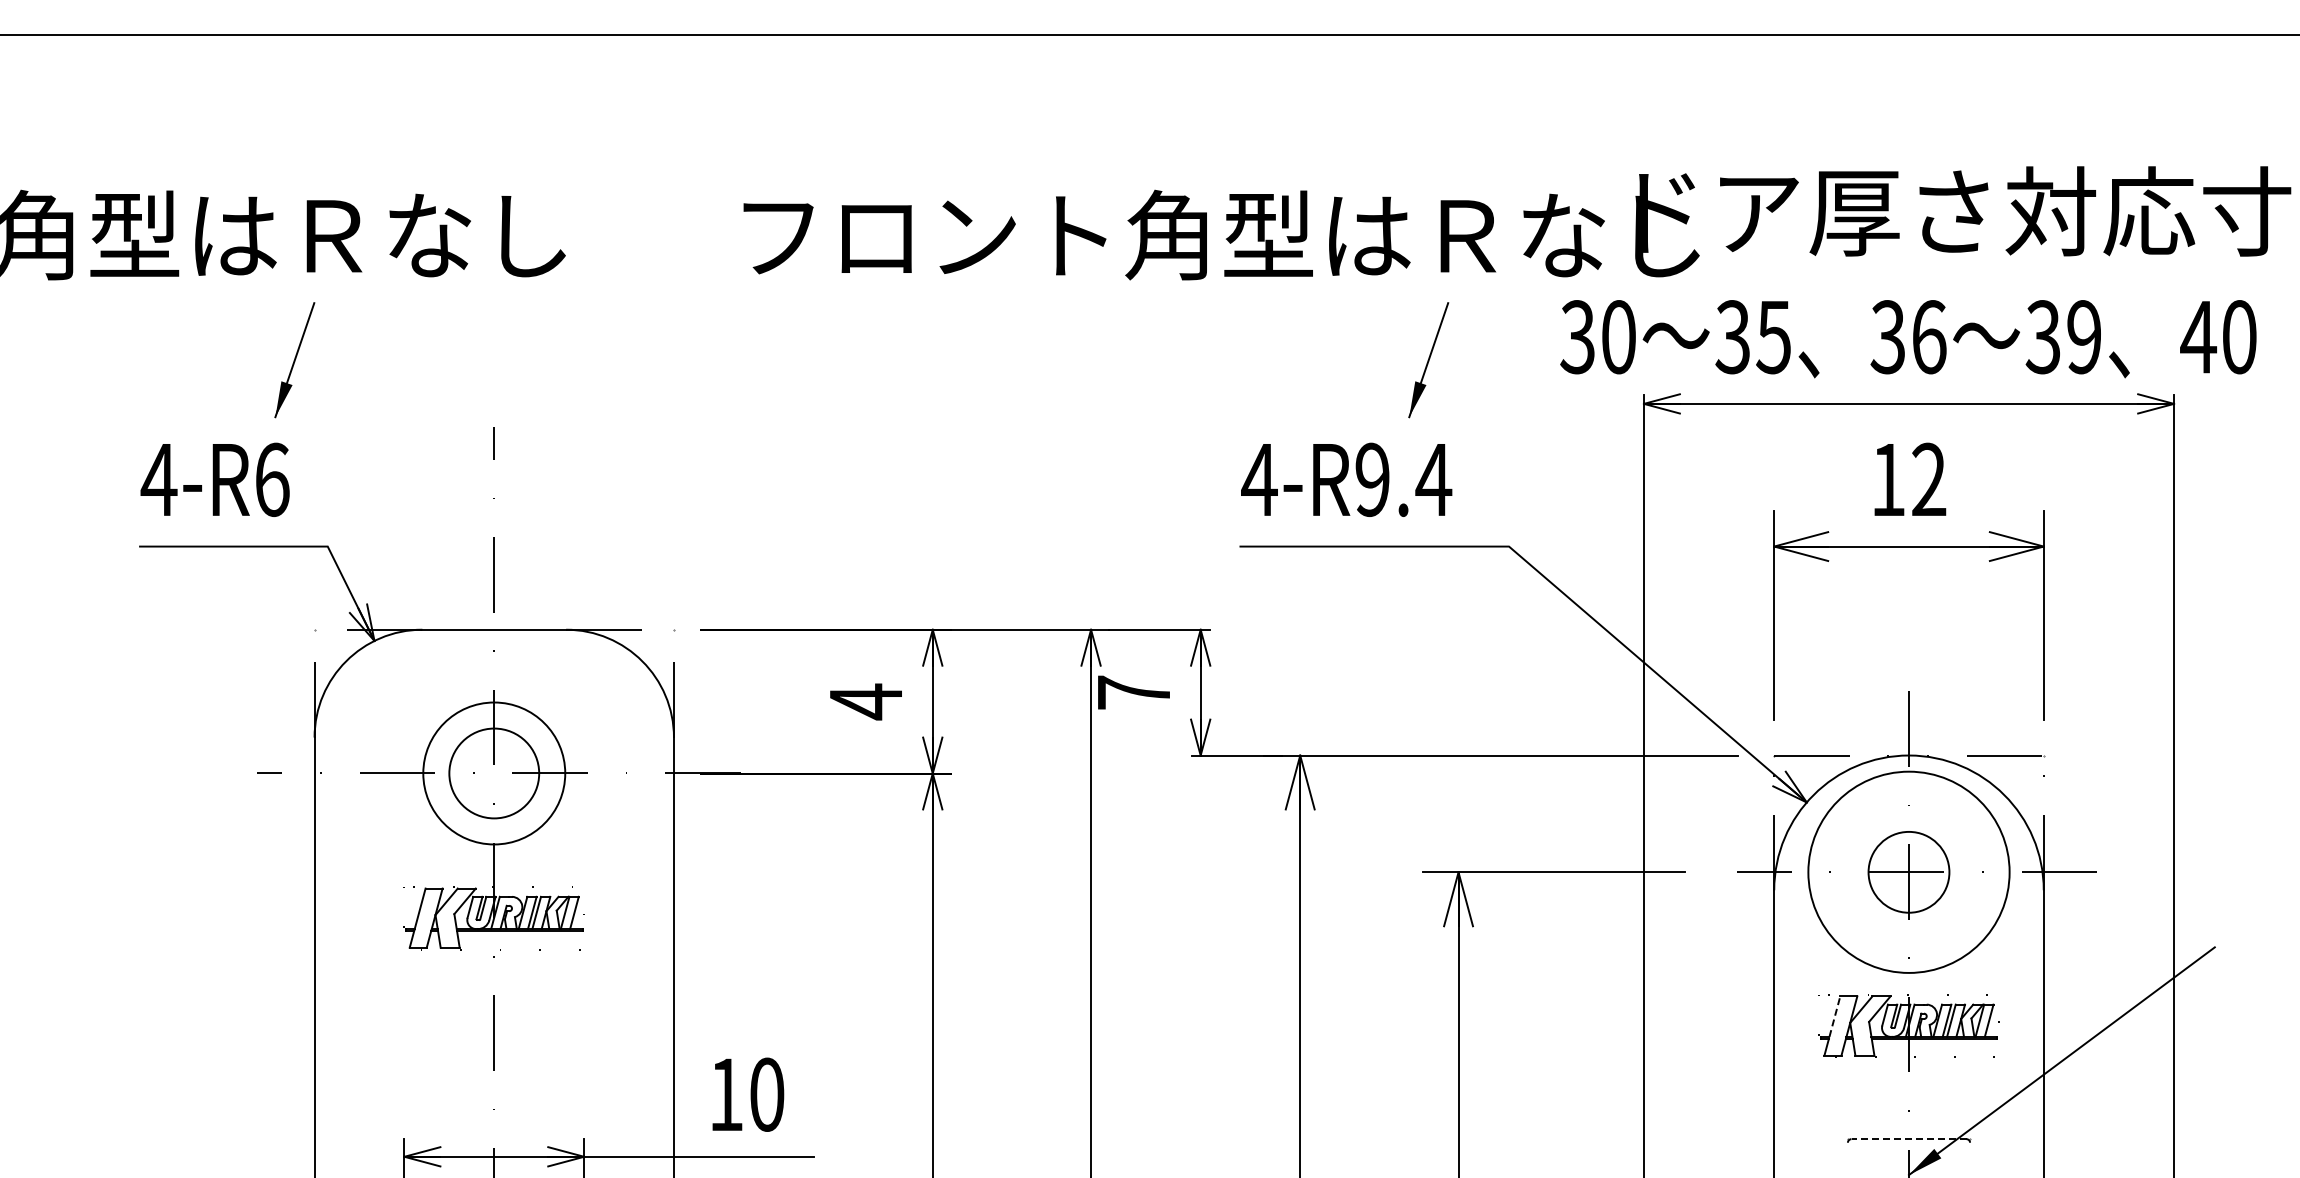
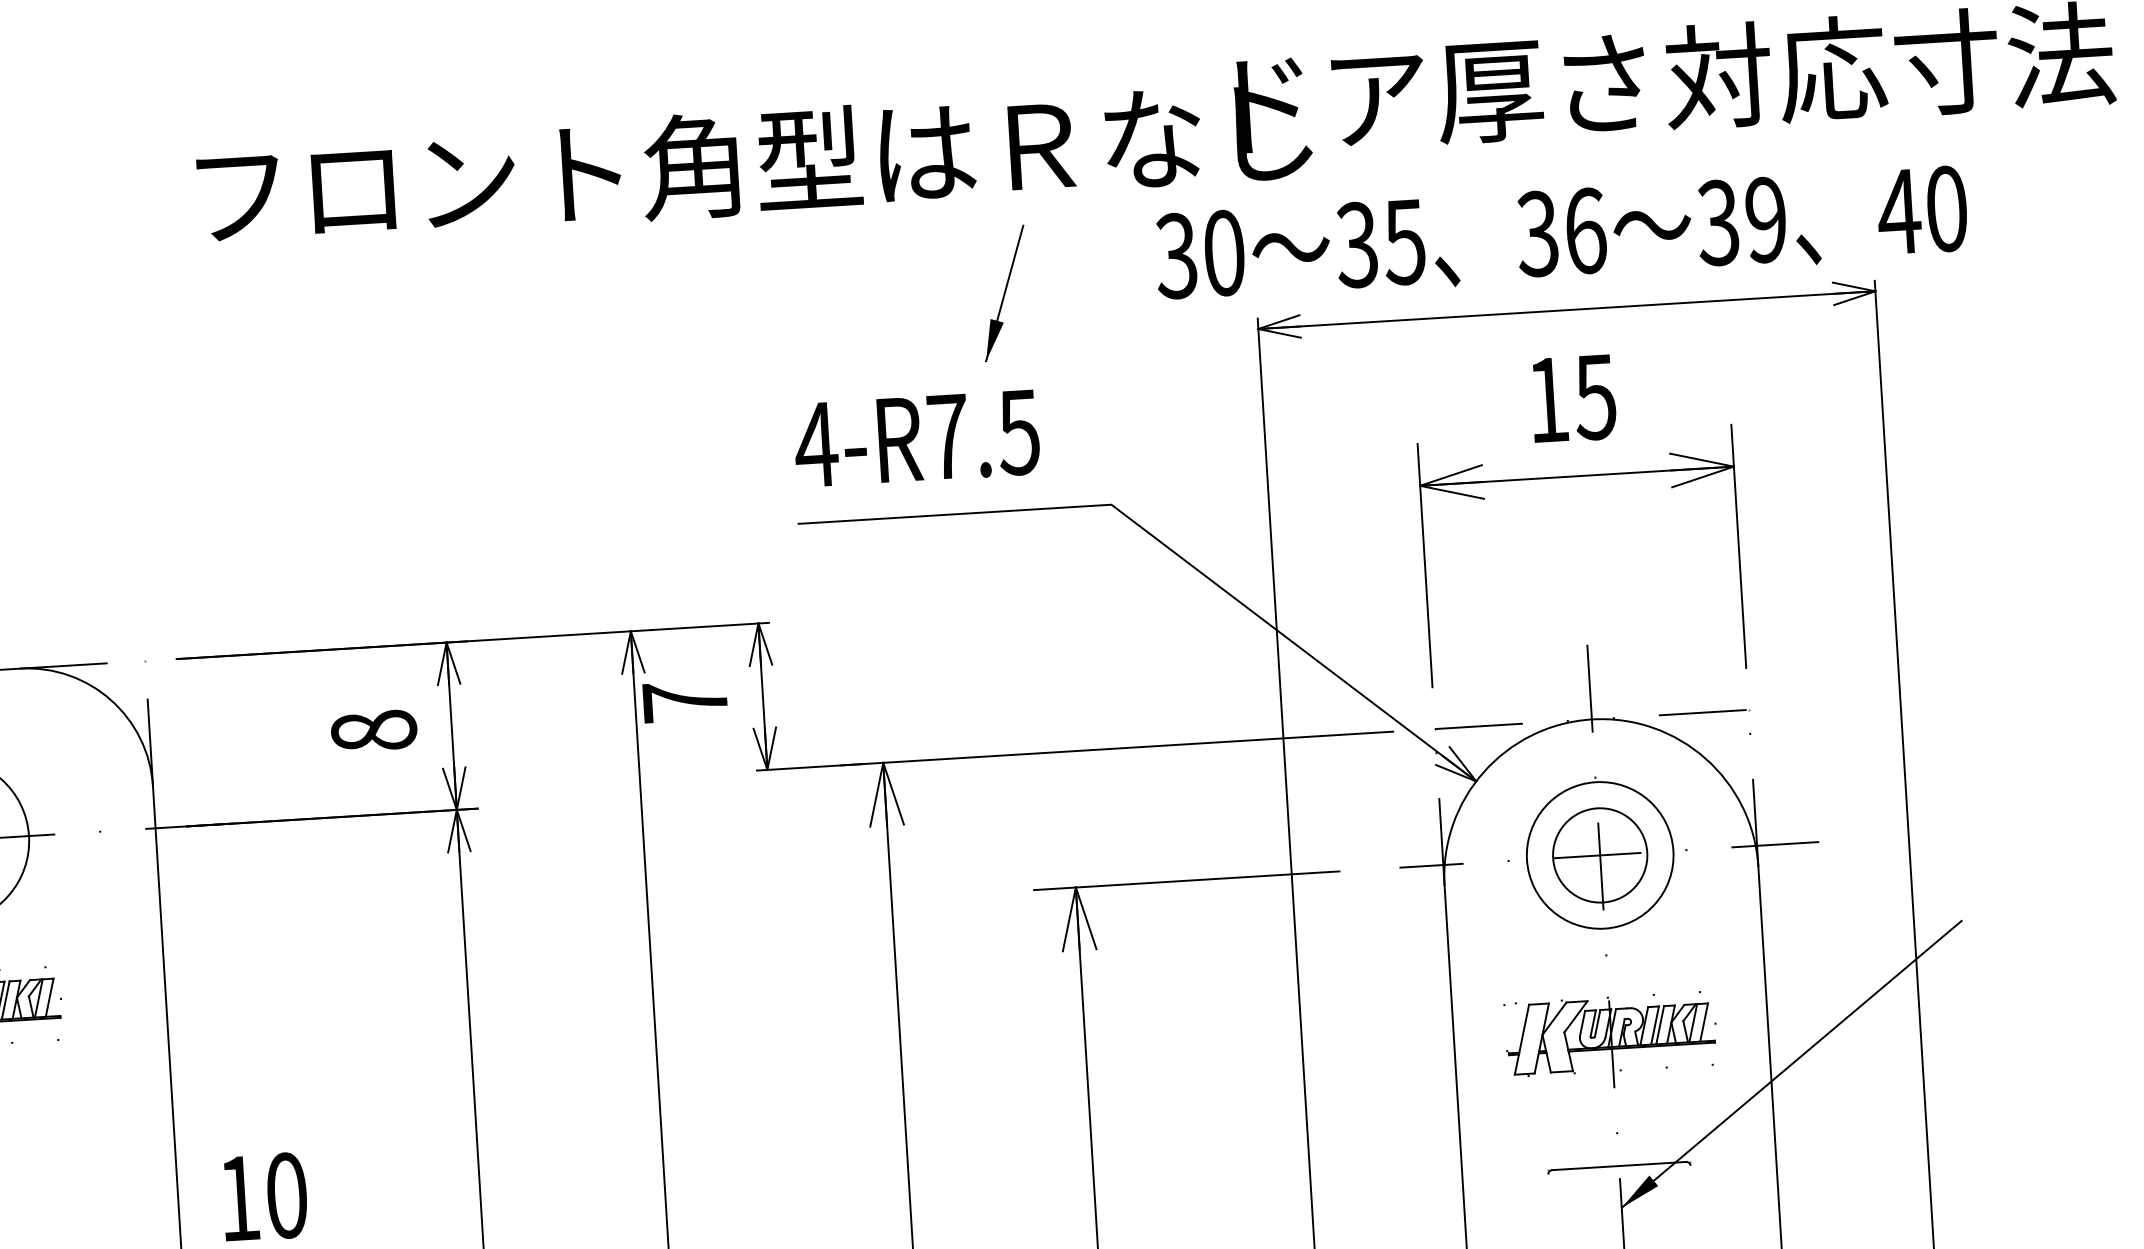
text: (1403, 479) -> (983, 434), 4-R9.4 -> 4-R7.5
text: (1928, 479) -> (1594, 396), 12 -> 15
text: (866, 701) -> (374, 730), 4 -> 8
circle: (1908, 872) -> (1599, 855), size x0.62
line: (1834, 1016) -> (1523, 1028), dashed -> solid
line: (1908, 1139) -> (1618, 1166), dashed -> solid

